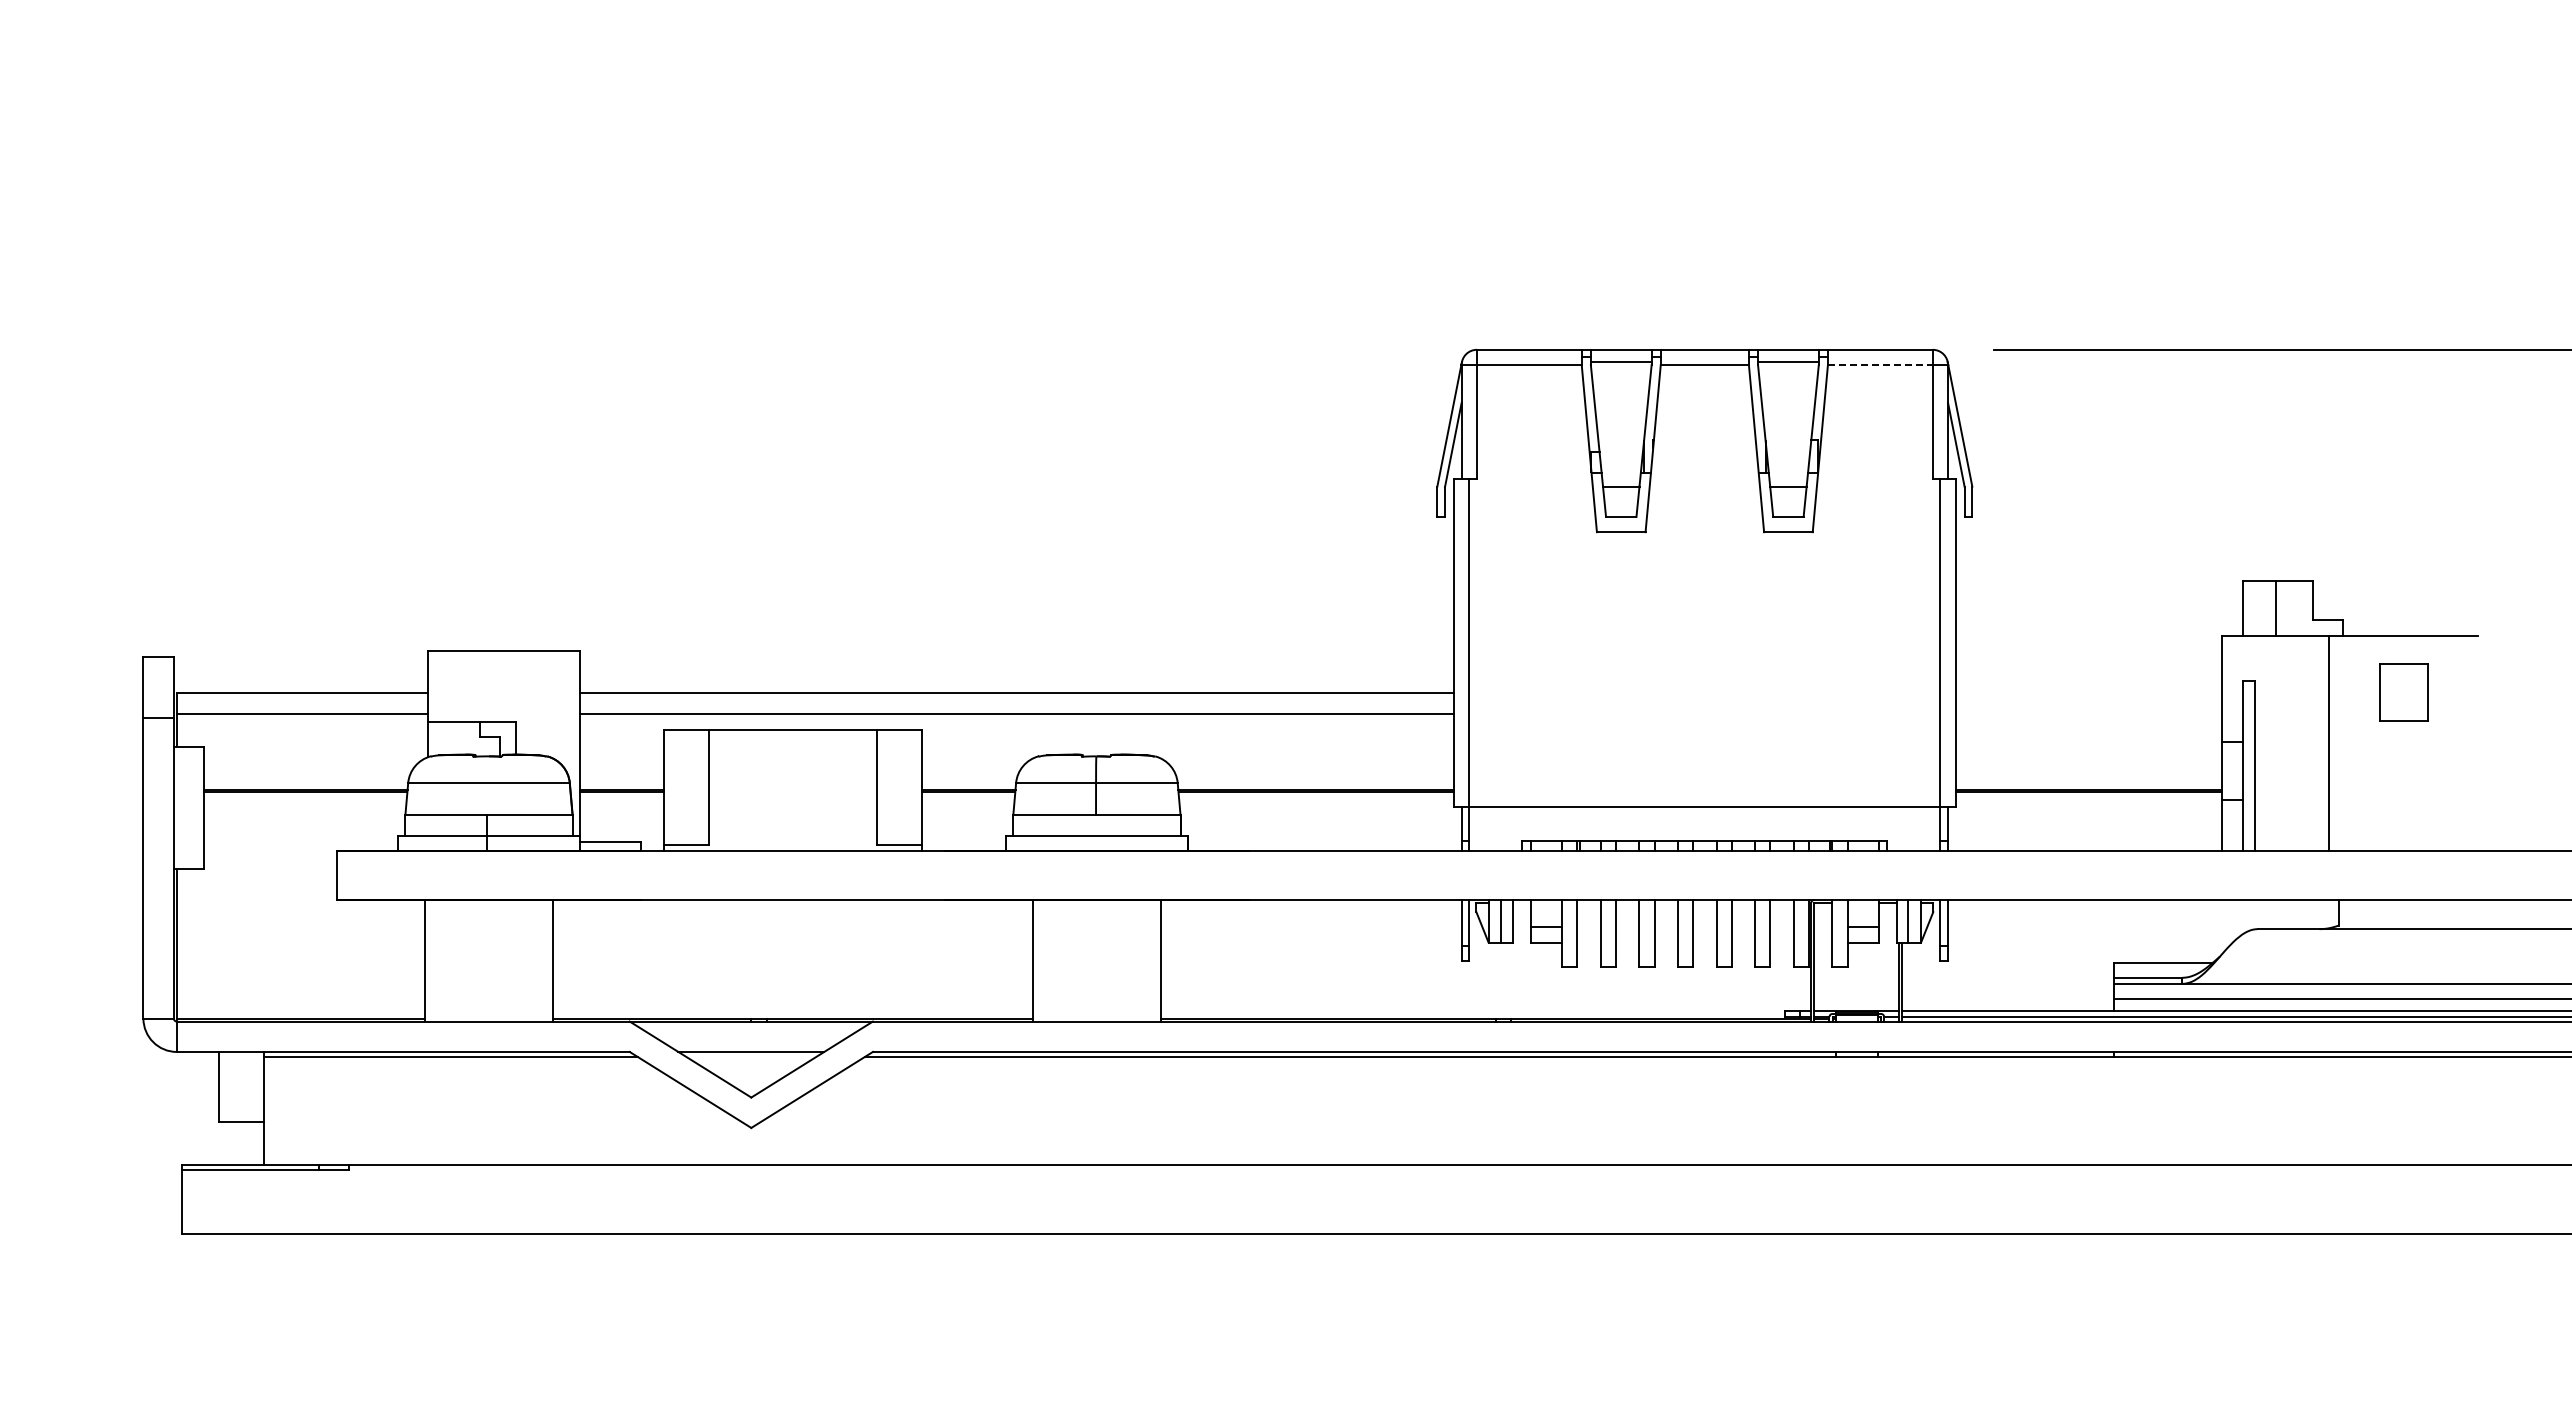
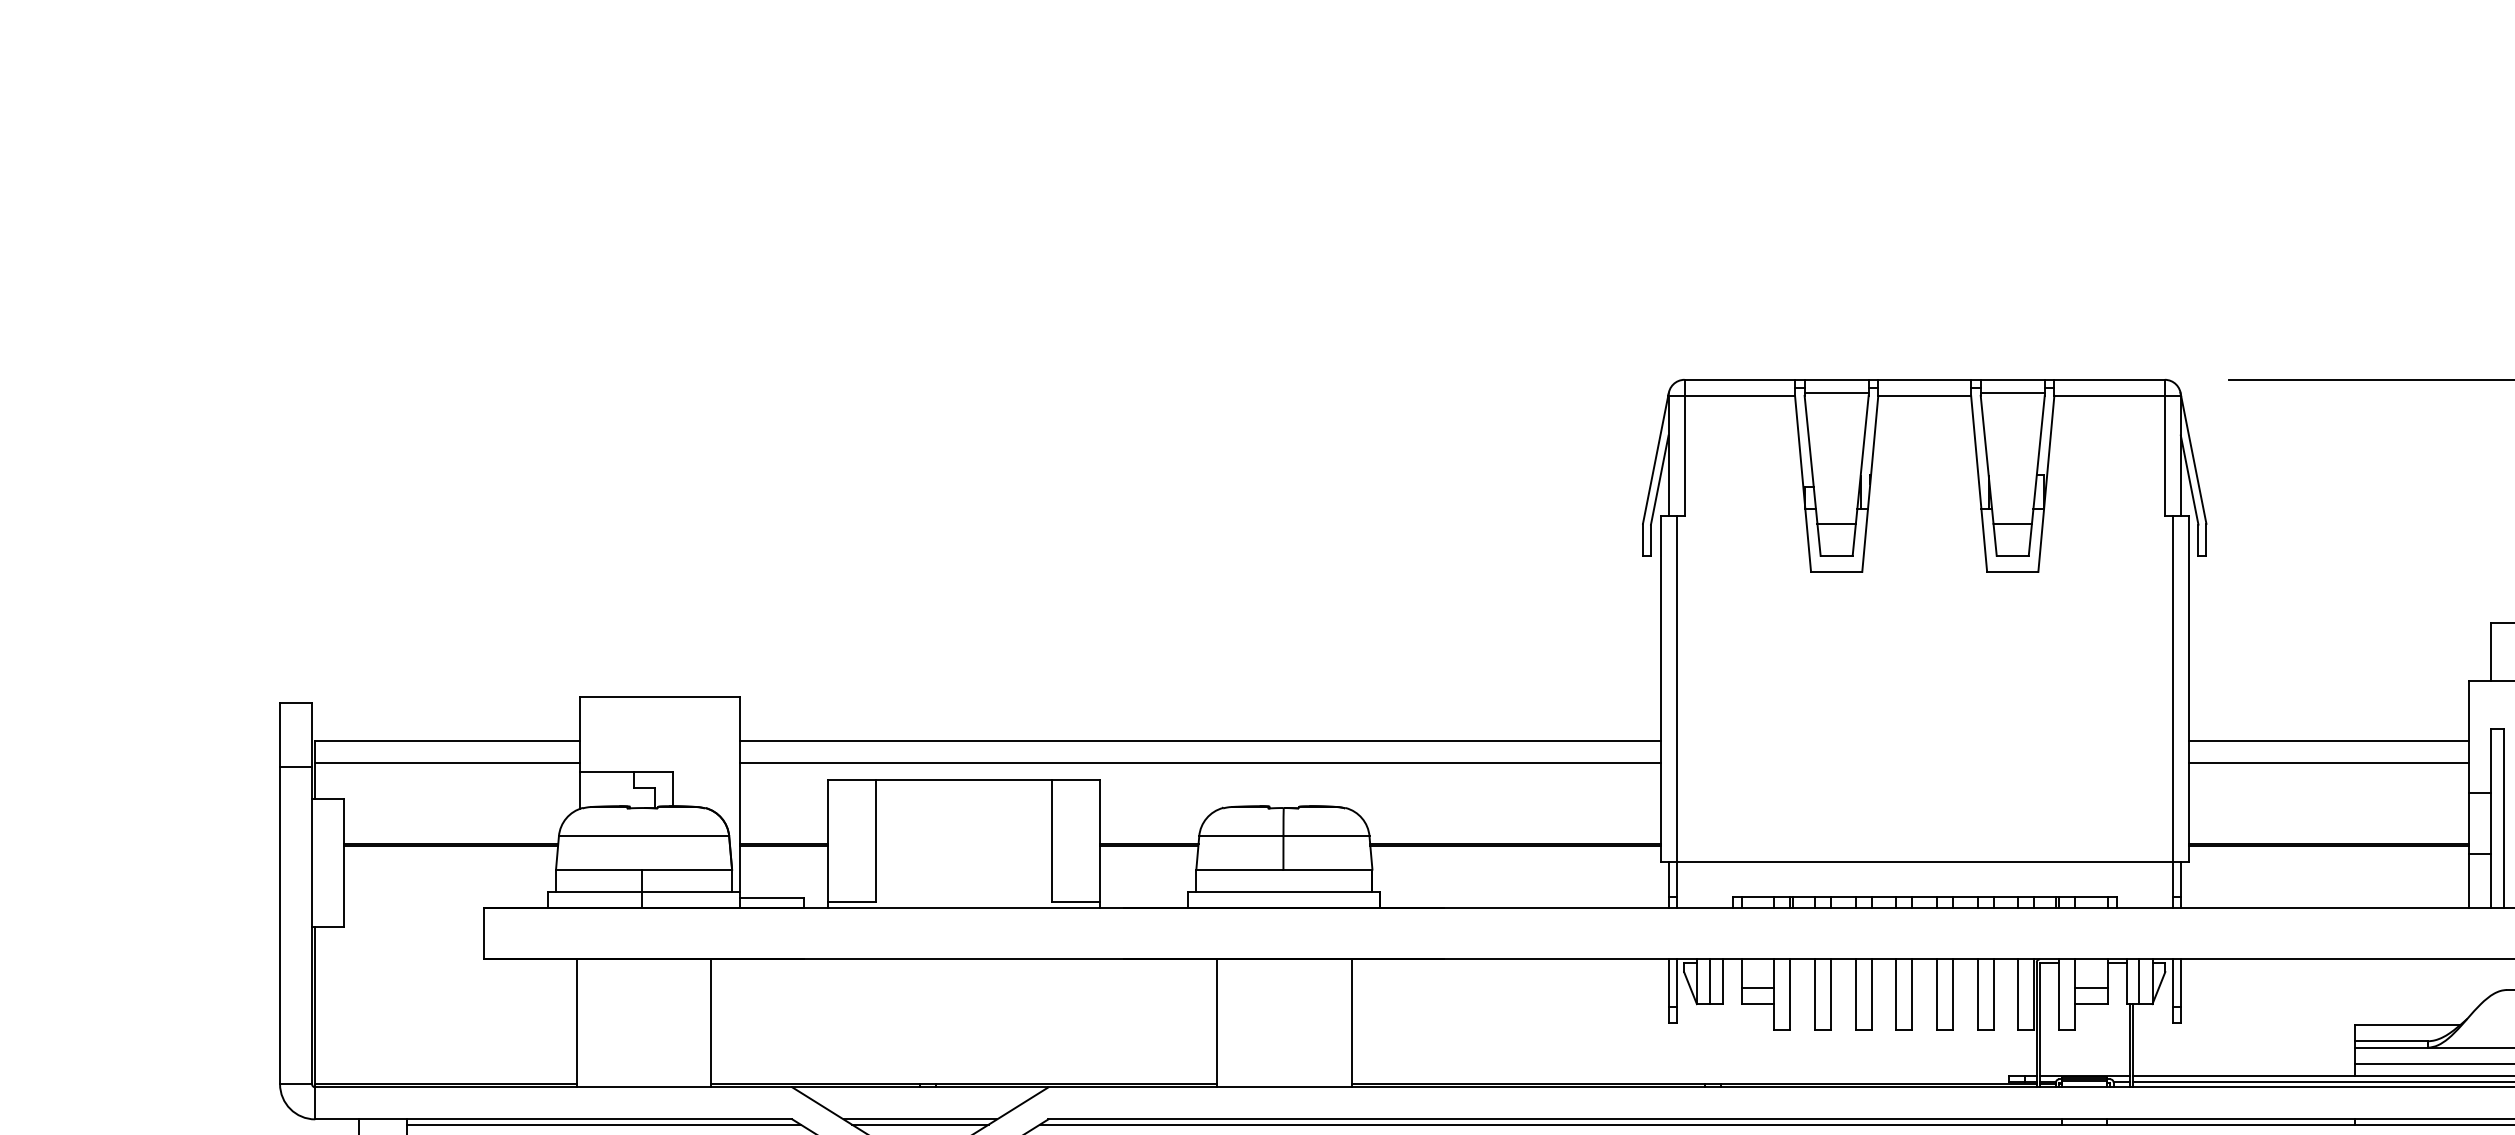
line: (1880, 365) -> (2109, 396), dashed -> solid
line: (2088, 692) -> (2328, 740), added
line: (2088, 714) -> (2328, 763), added
line: (751, 1056) -> (920, 1124), added

